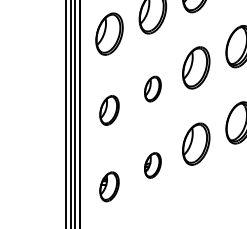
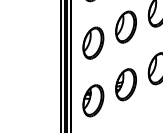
part: (152, 88) -> (125, 26), size x1.67
part: (109, 110) -> (93, 43), size x1.43
part: (152, 165) -> (125, 84), size x1.67
part: (109, 186) -> (93, 100), size x1.43

